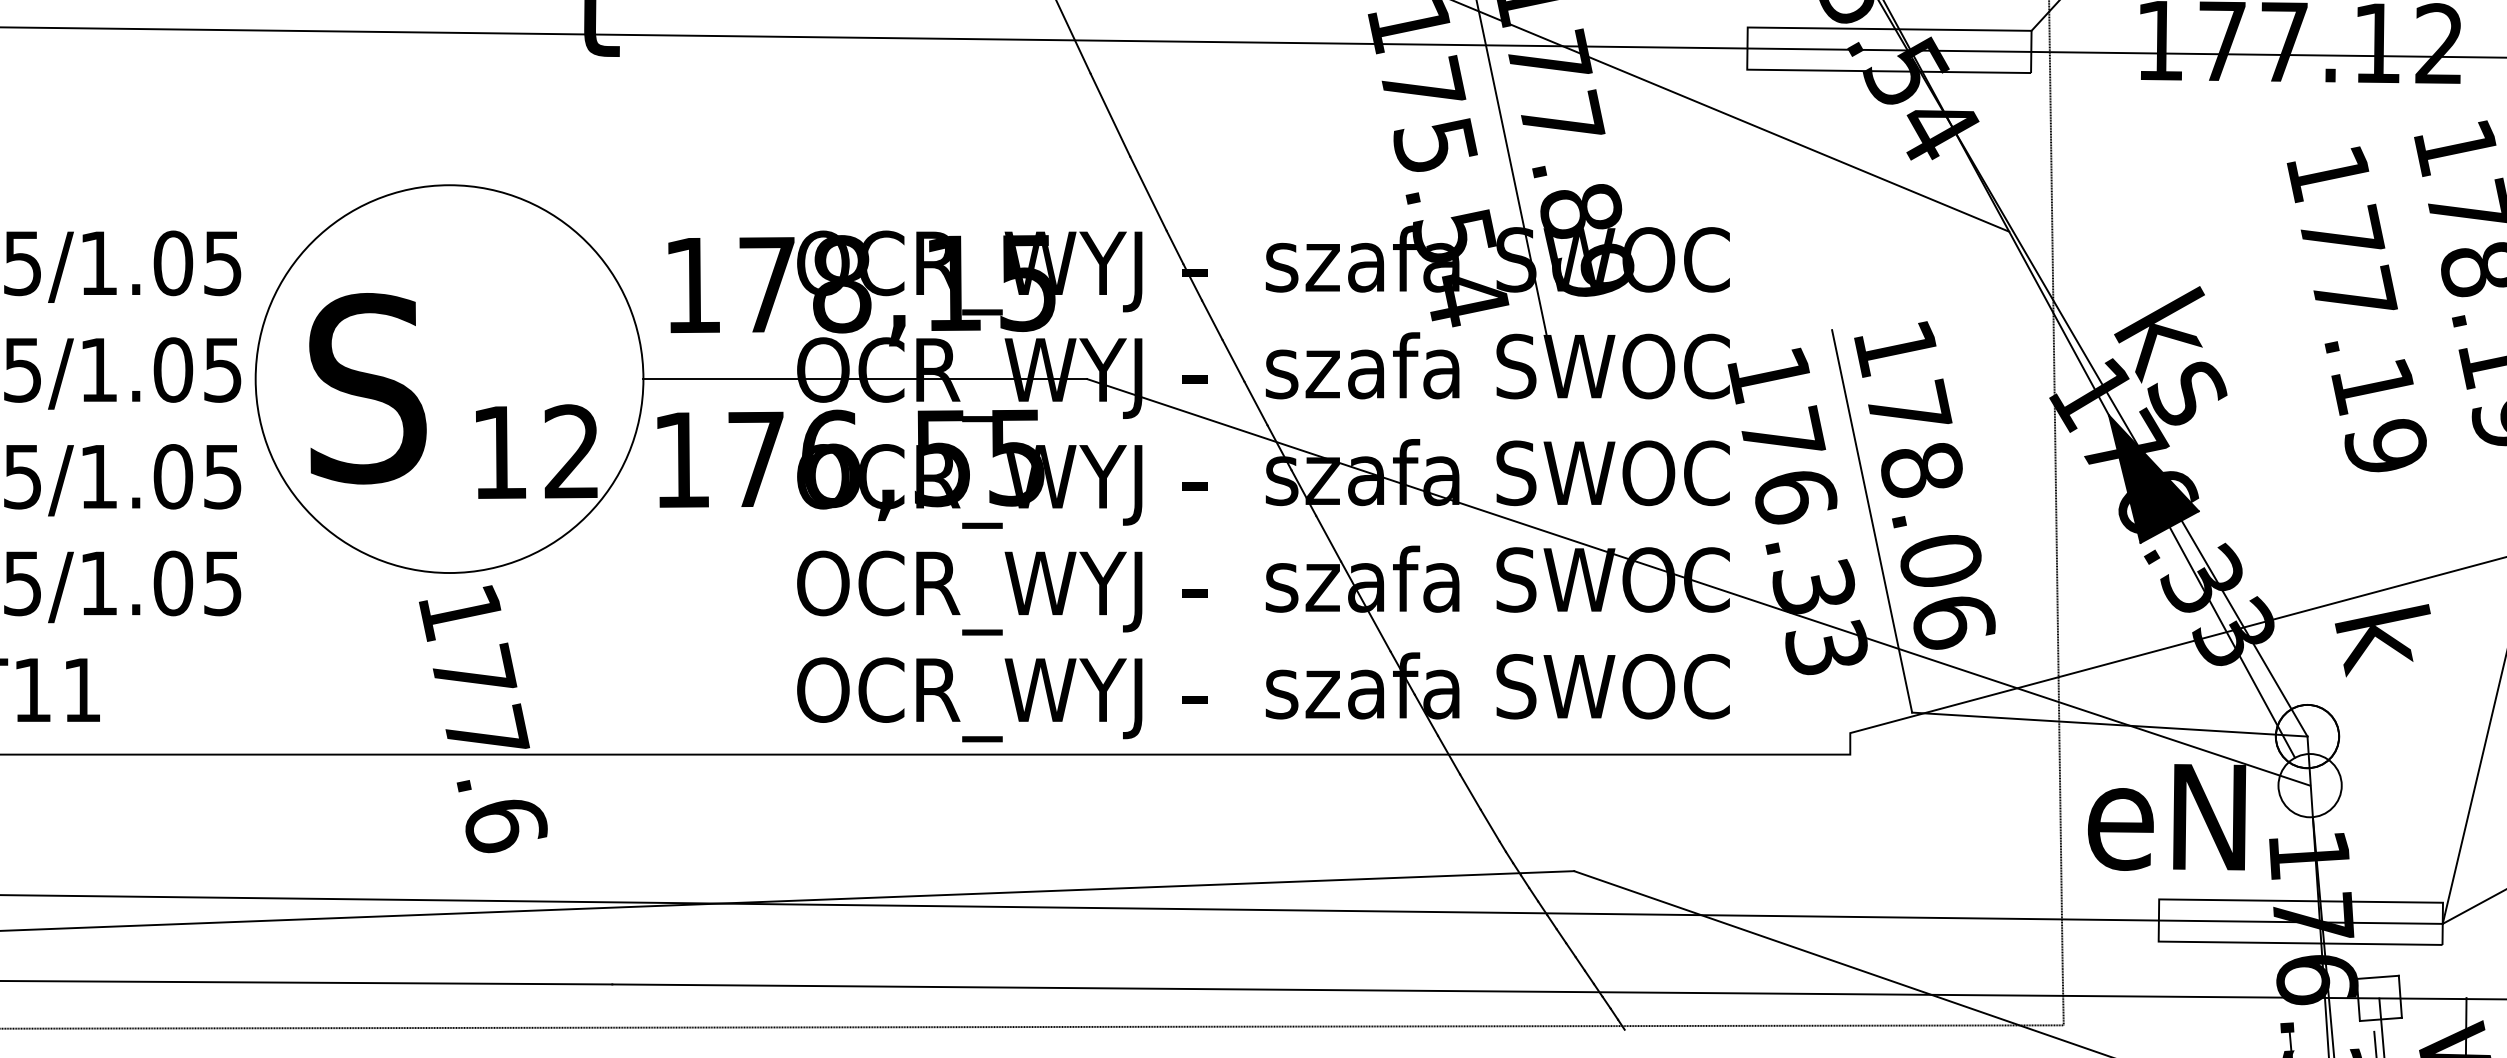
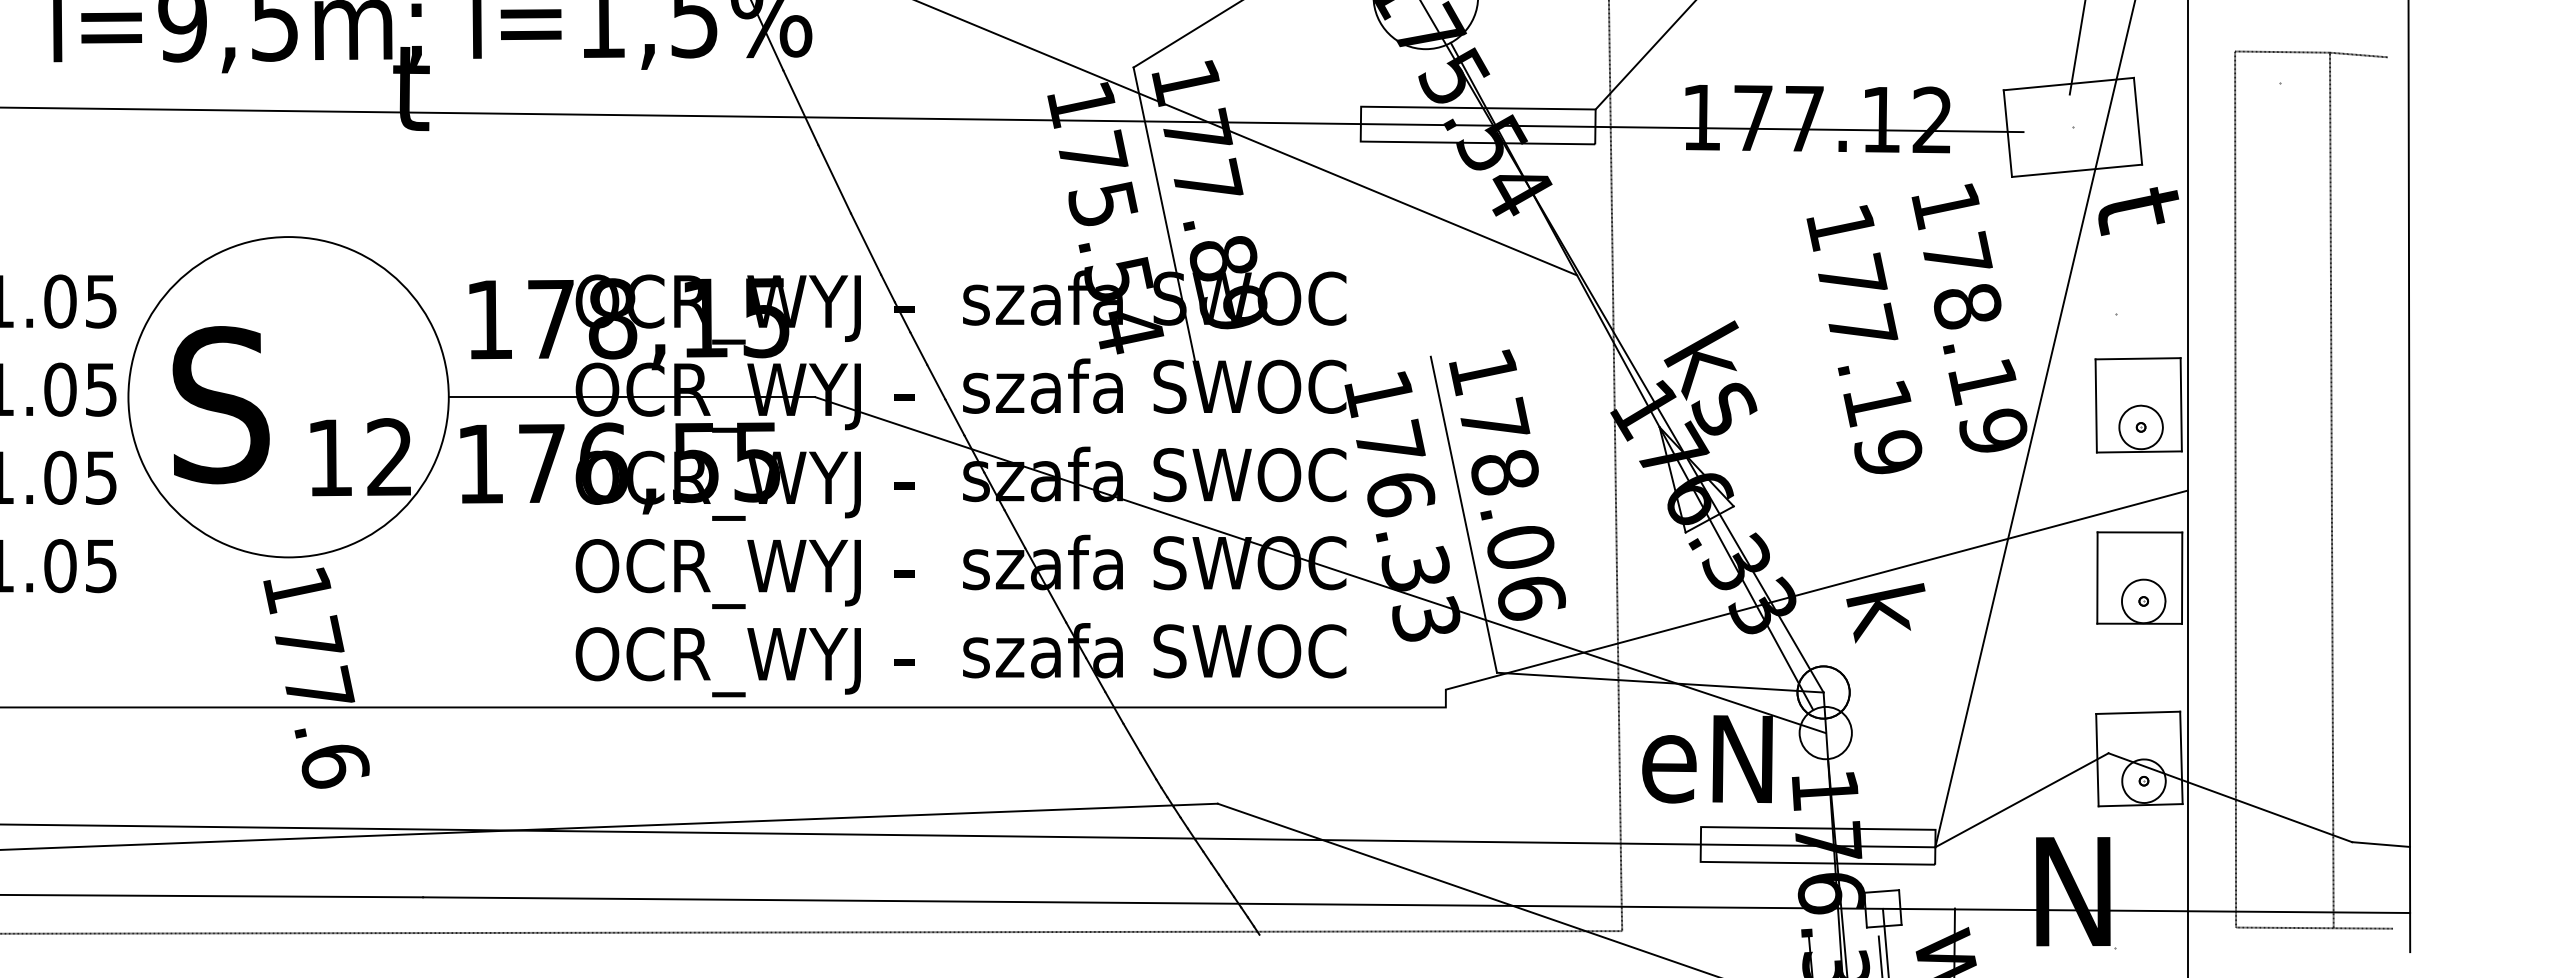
fill: (2153, 478) -> (1696, 479), removed

